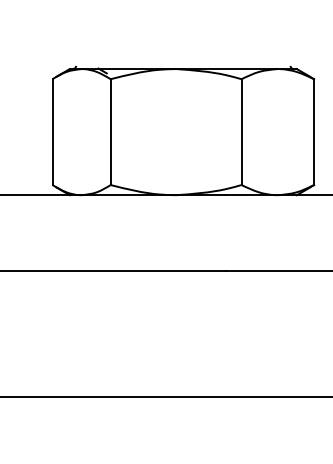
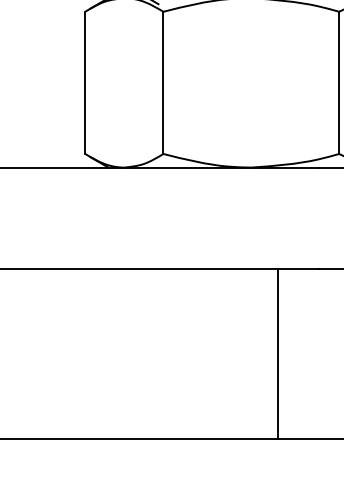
line: (195, 333) -> (277, 353), added

